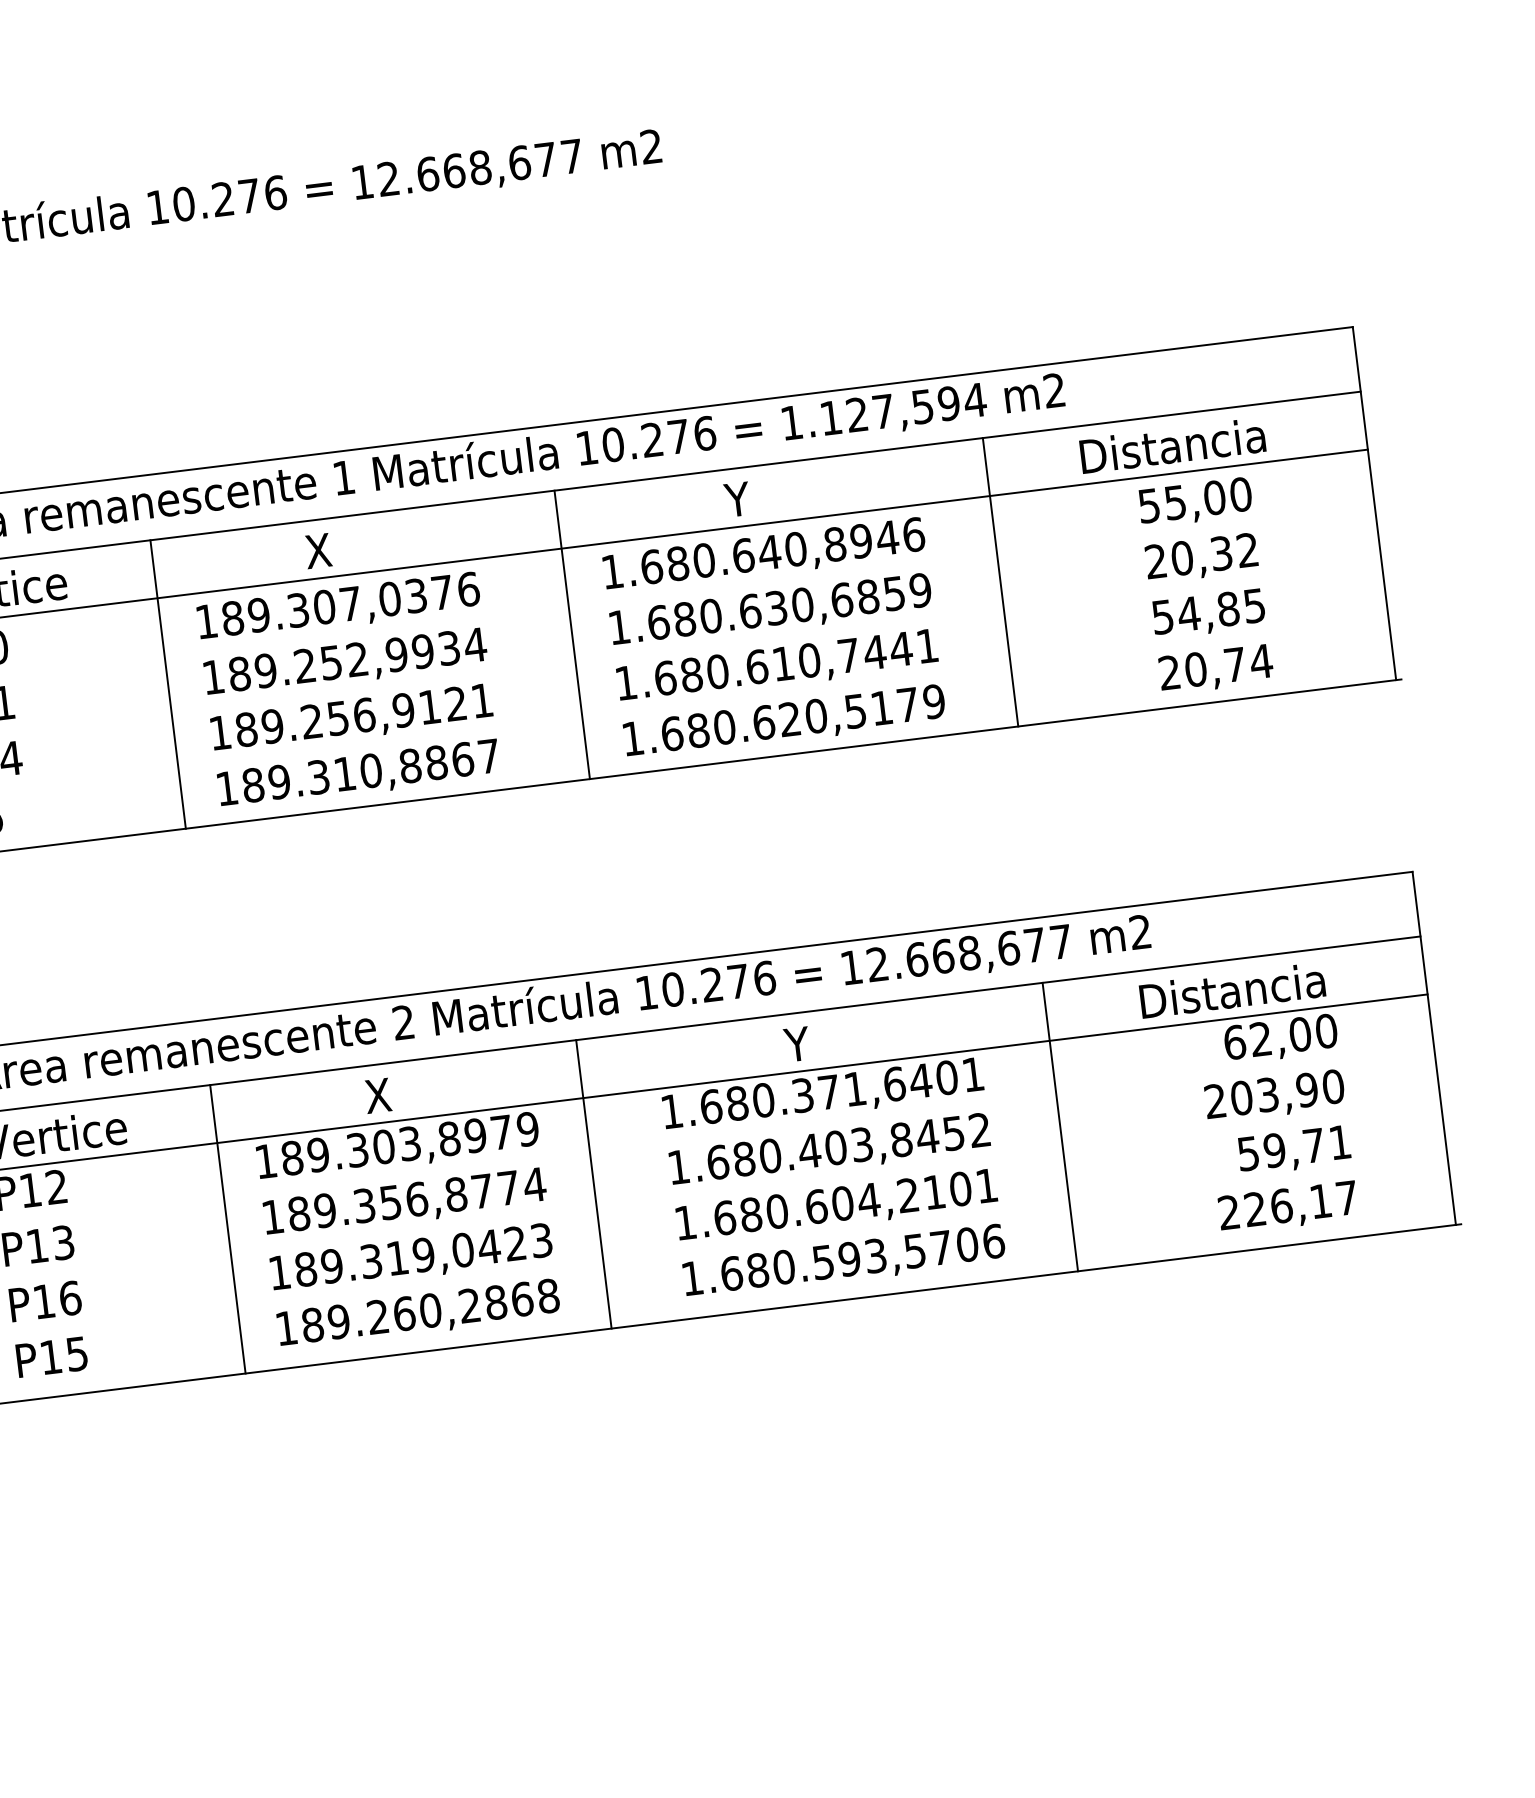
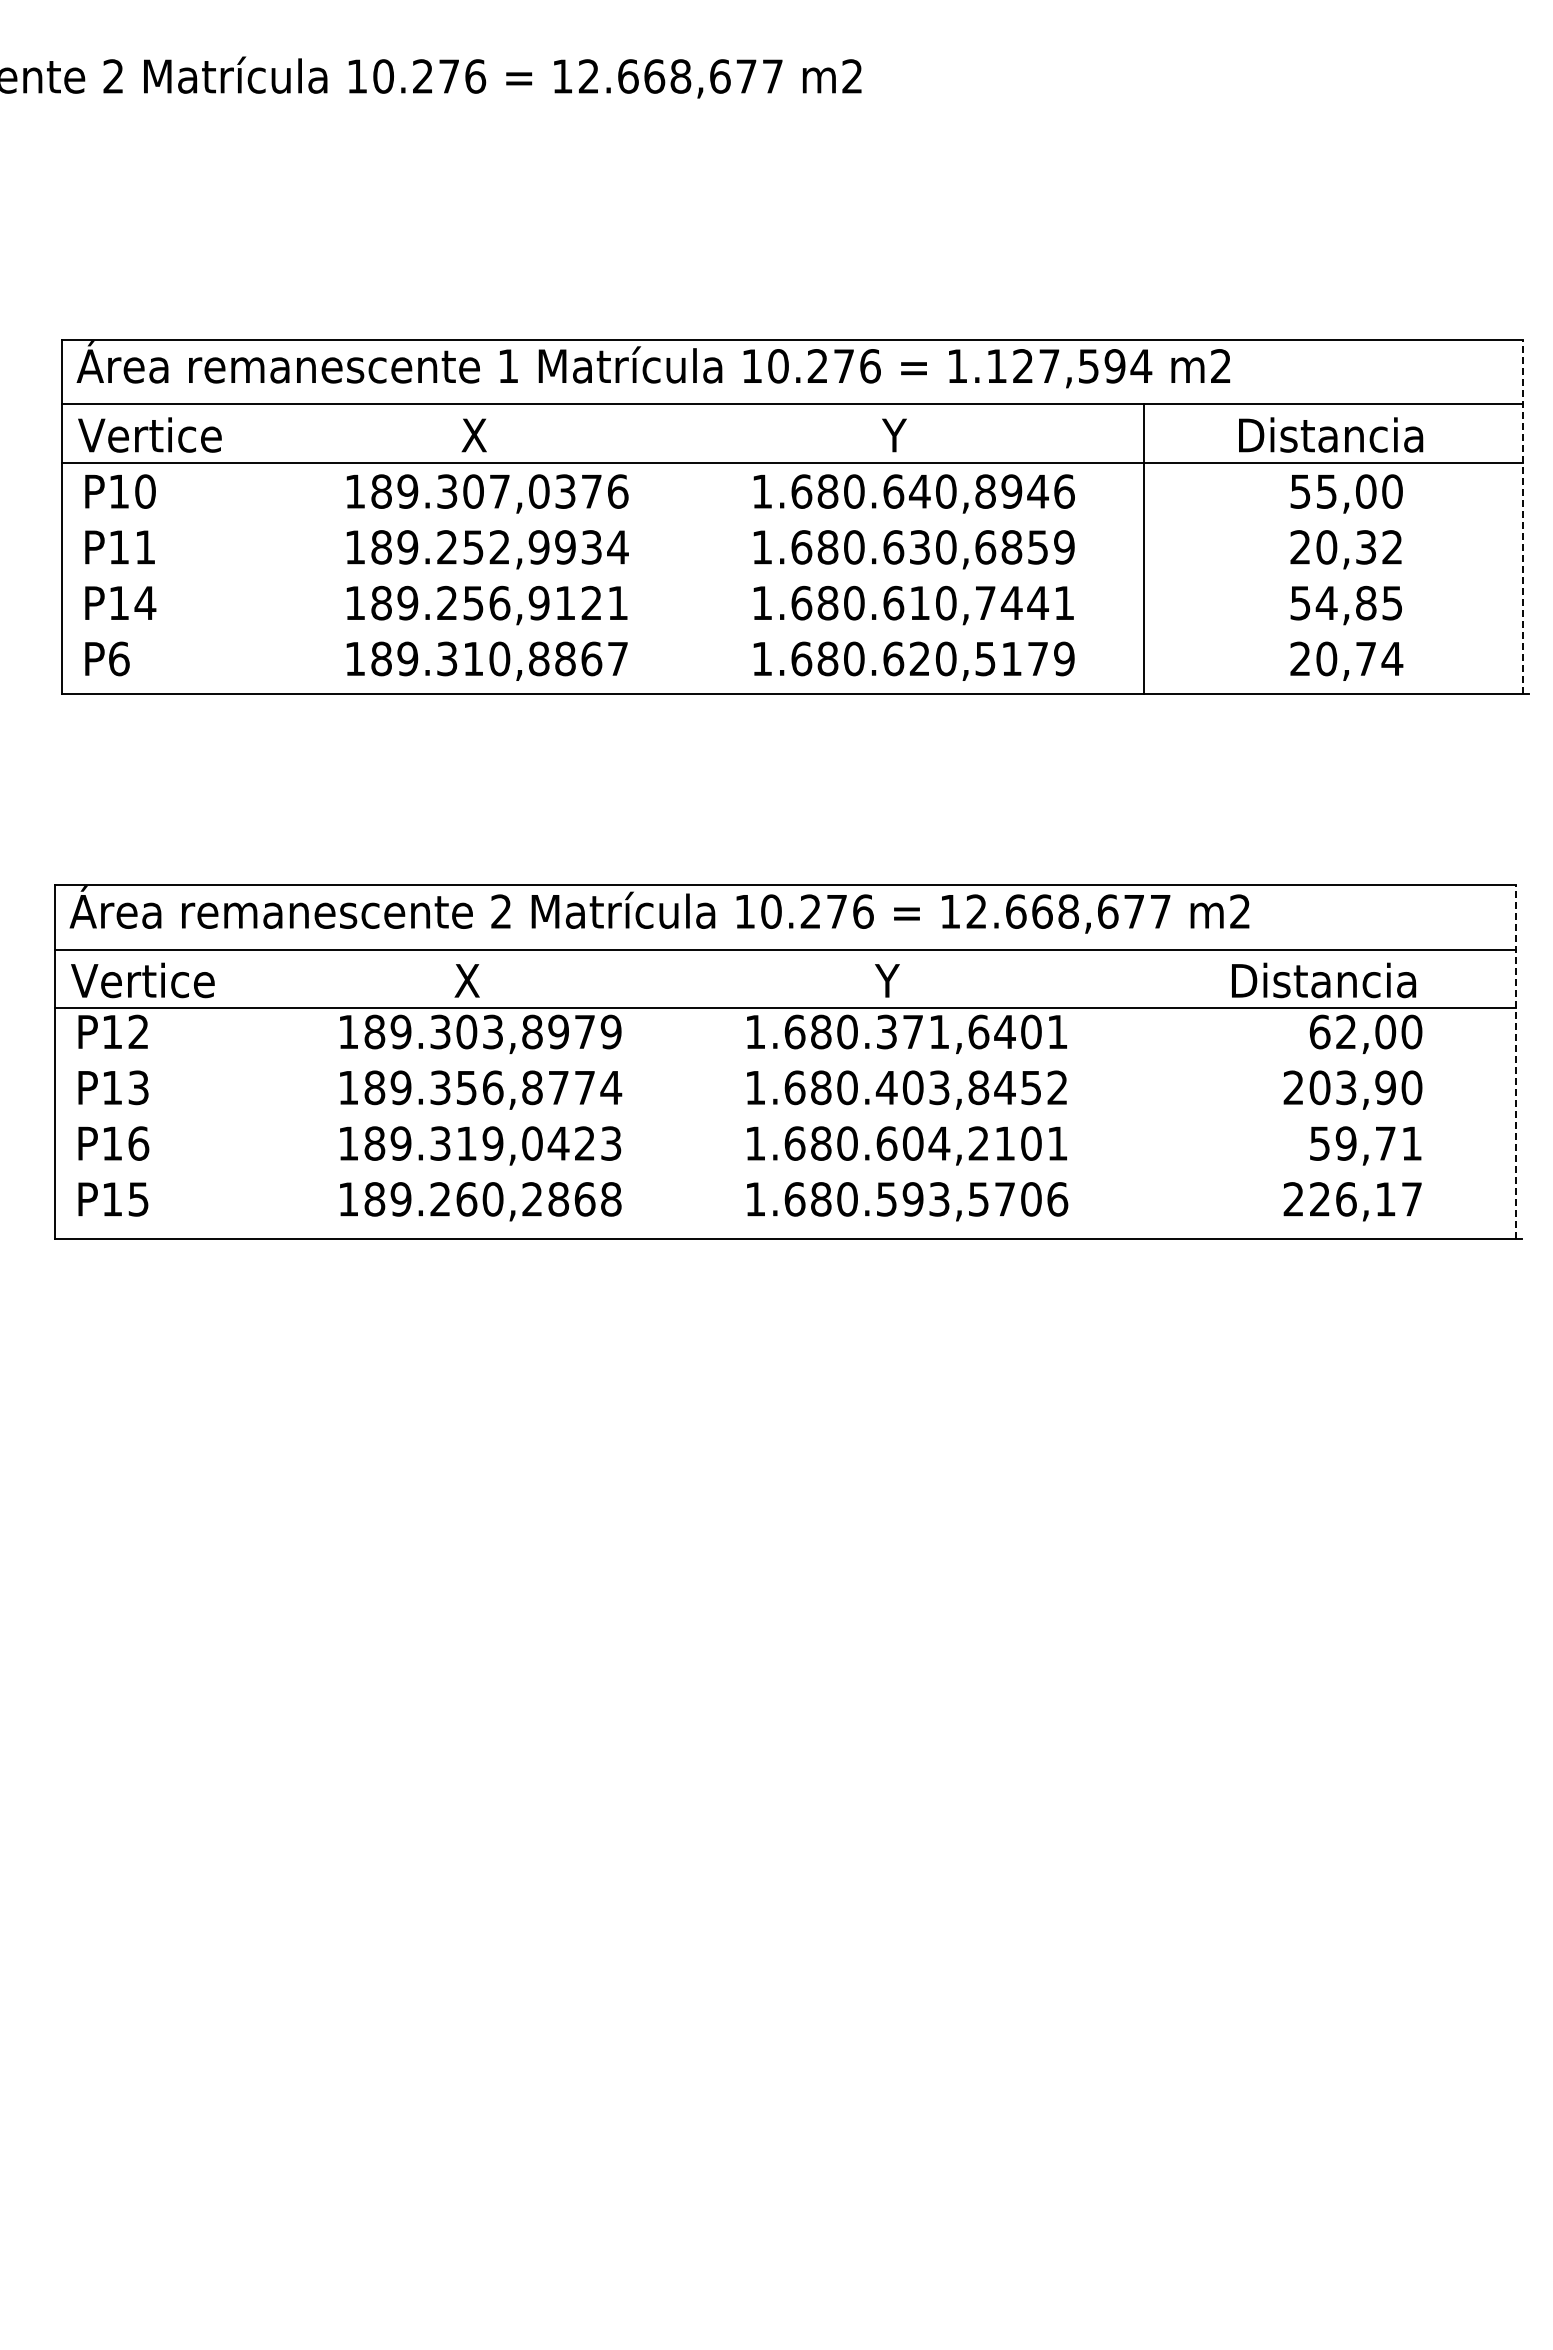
line: (1374, 503) -> (1523, 516), solid -> dashed
line: (571, 634) -> (714, 548), removed
line: (167, 683) -> (309, 548), removed
line: (1434, 1047) -> (1516, 1061), solid -> dashed
line: (1060, 1127) -> (1137, 1094), removed
line: (593, 1184) -> (669, 1094), removed
line: (227, 1229) -> (302, 1094), removed

